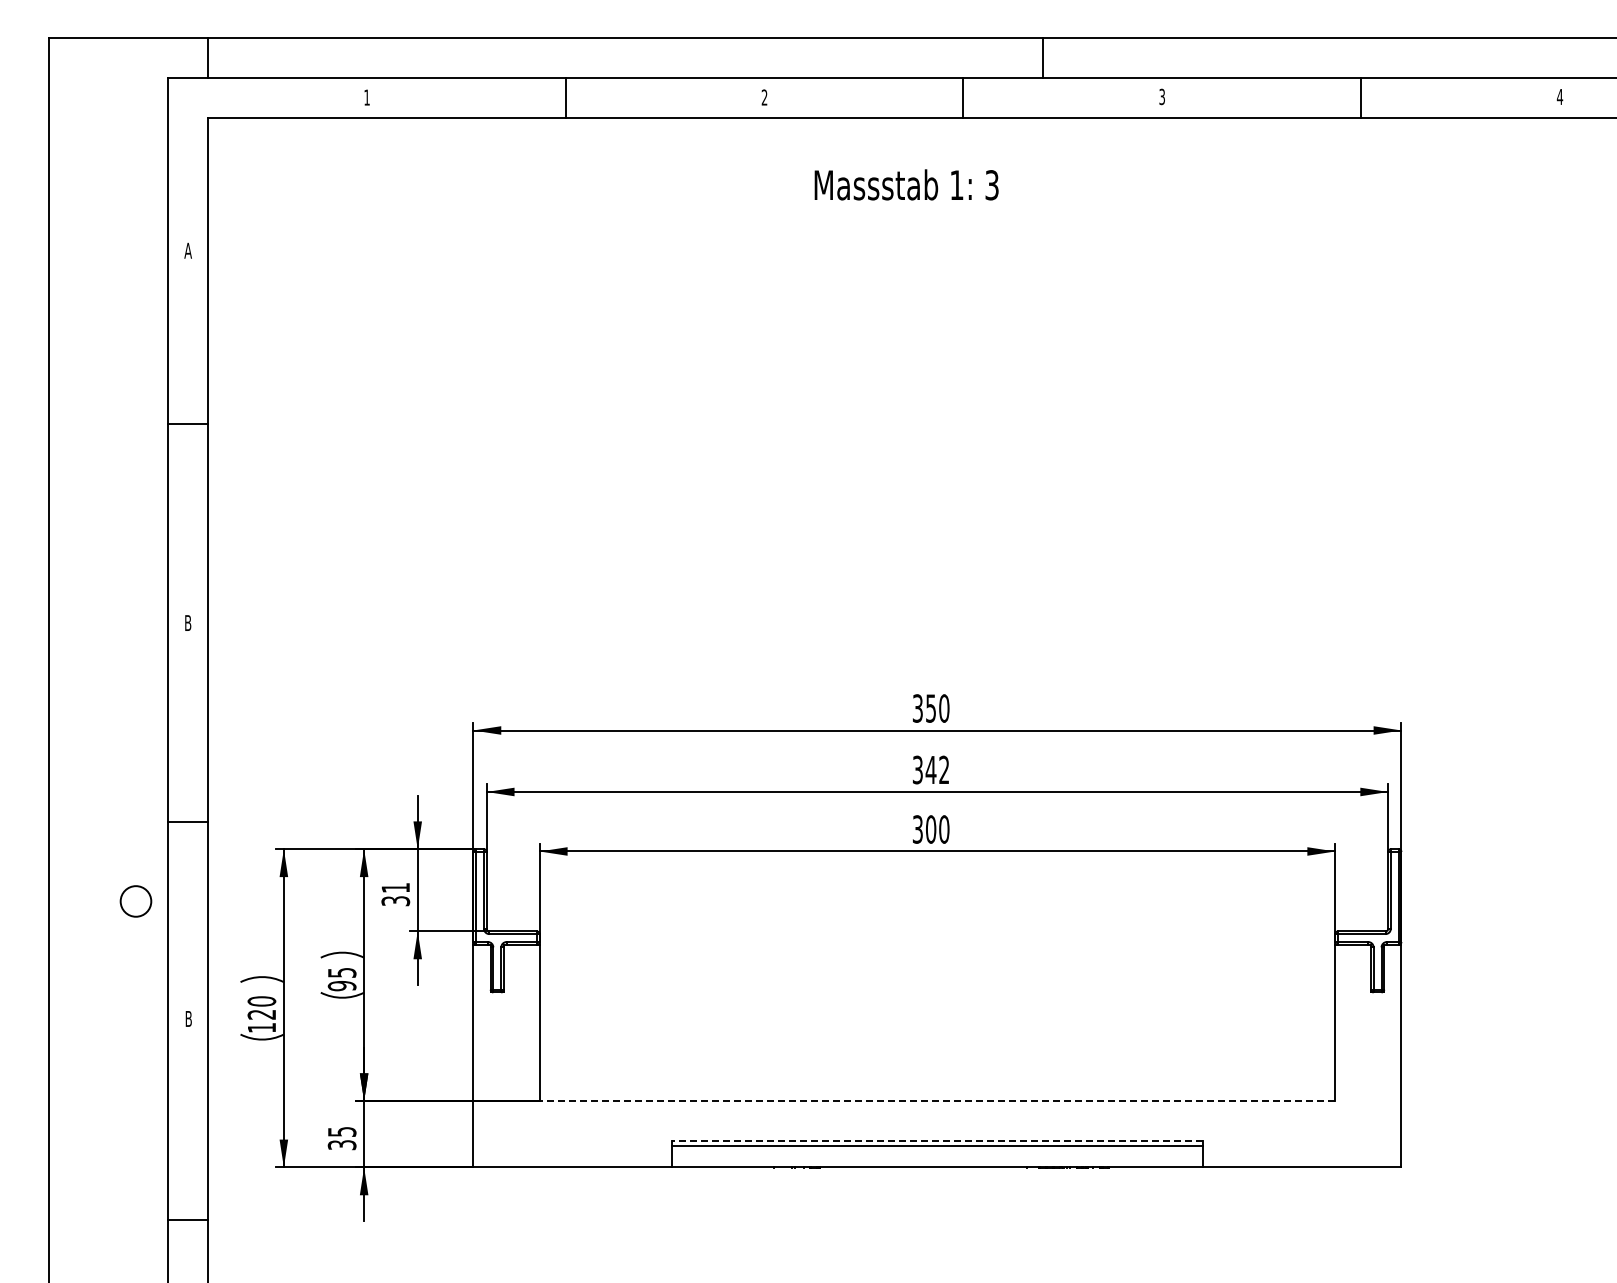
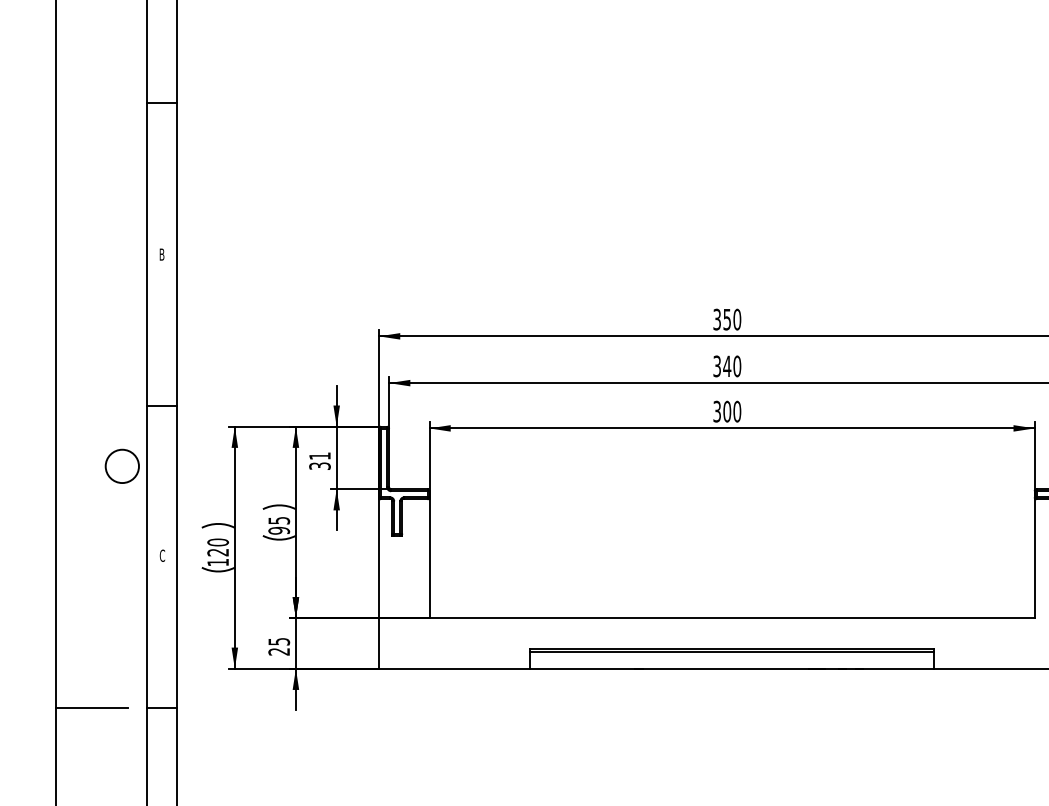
text: (944, 769) -> (737, 366), 342 -> 340
circle: (135, 901) -> (121, 466), size x1.43
text: (188, 1018) -> (162, 555), B -> C
line: (937, 1101) -> (732, 618), dashed -> solid
line: (936, 1140) -> (731, 648), dashed -> solid
text: (342, 1145) -> (279, 652), 35 -> 25
line: (95, 1219) -> (91, 708), added

